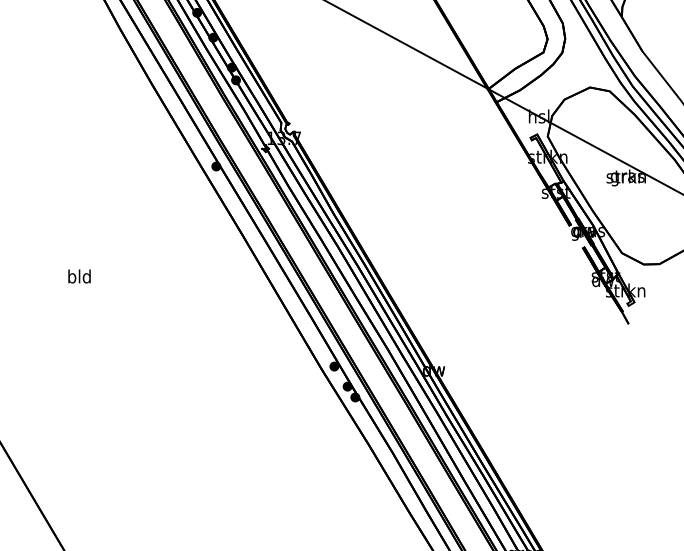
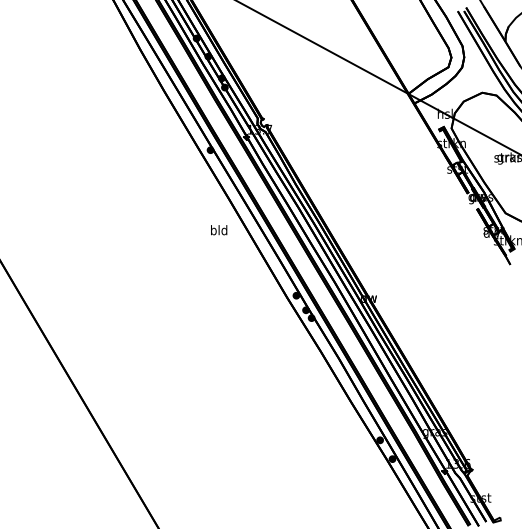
text: (80, 276) -> (219, 230), moved

